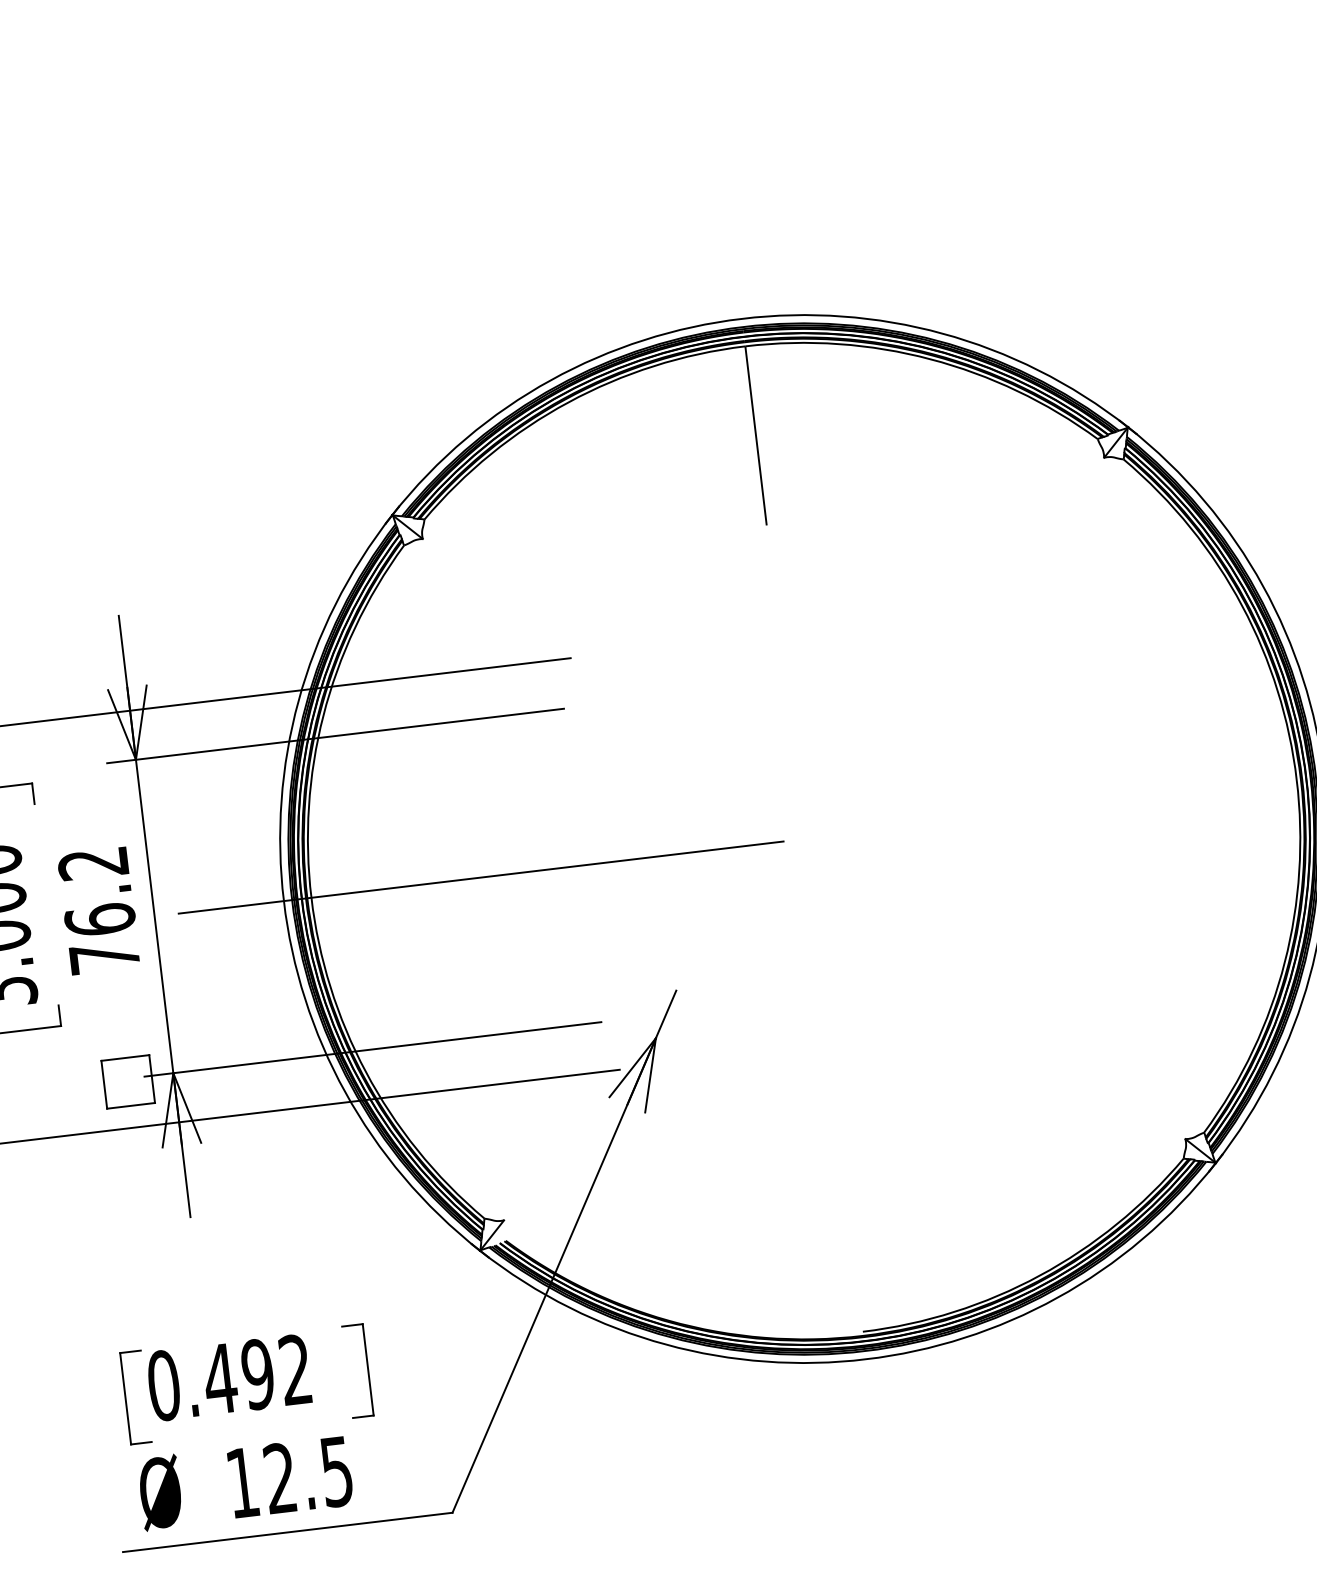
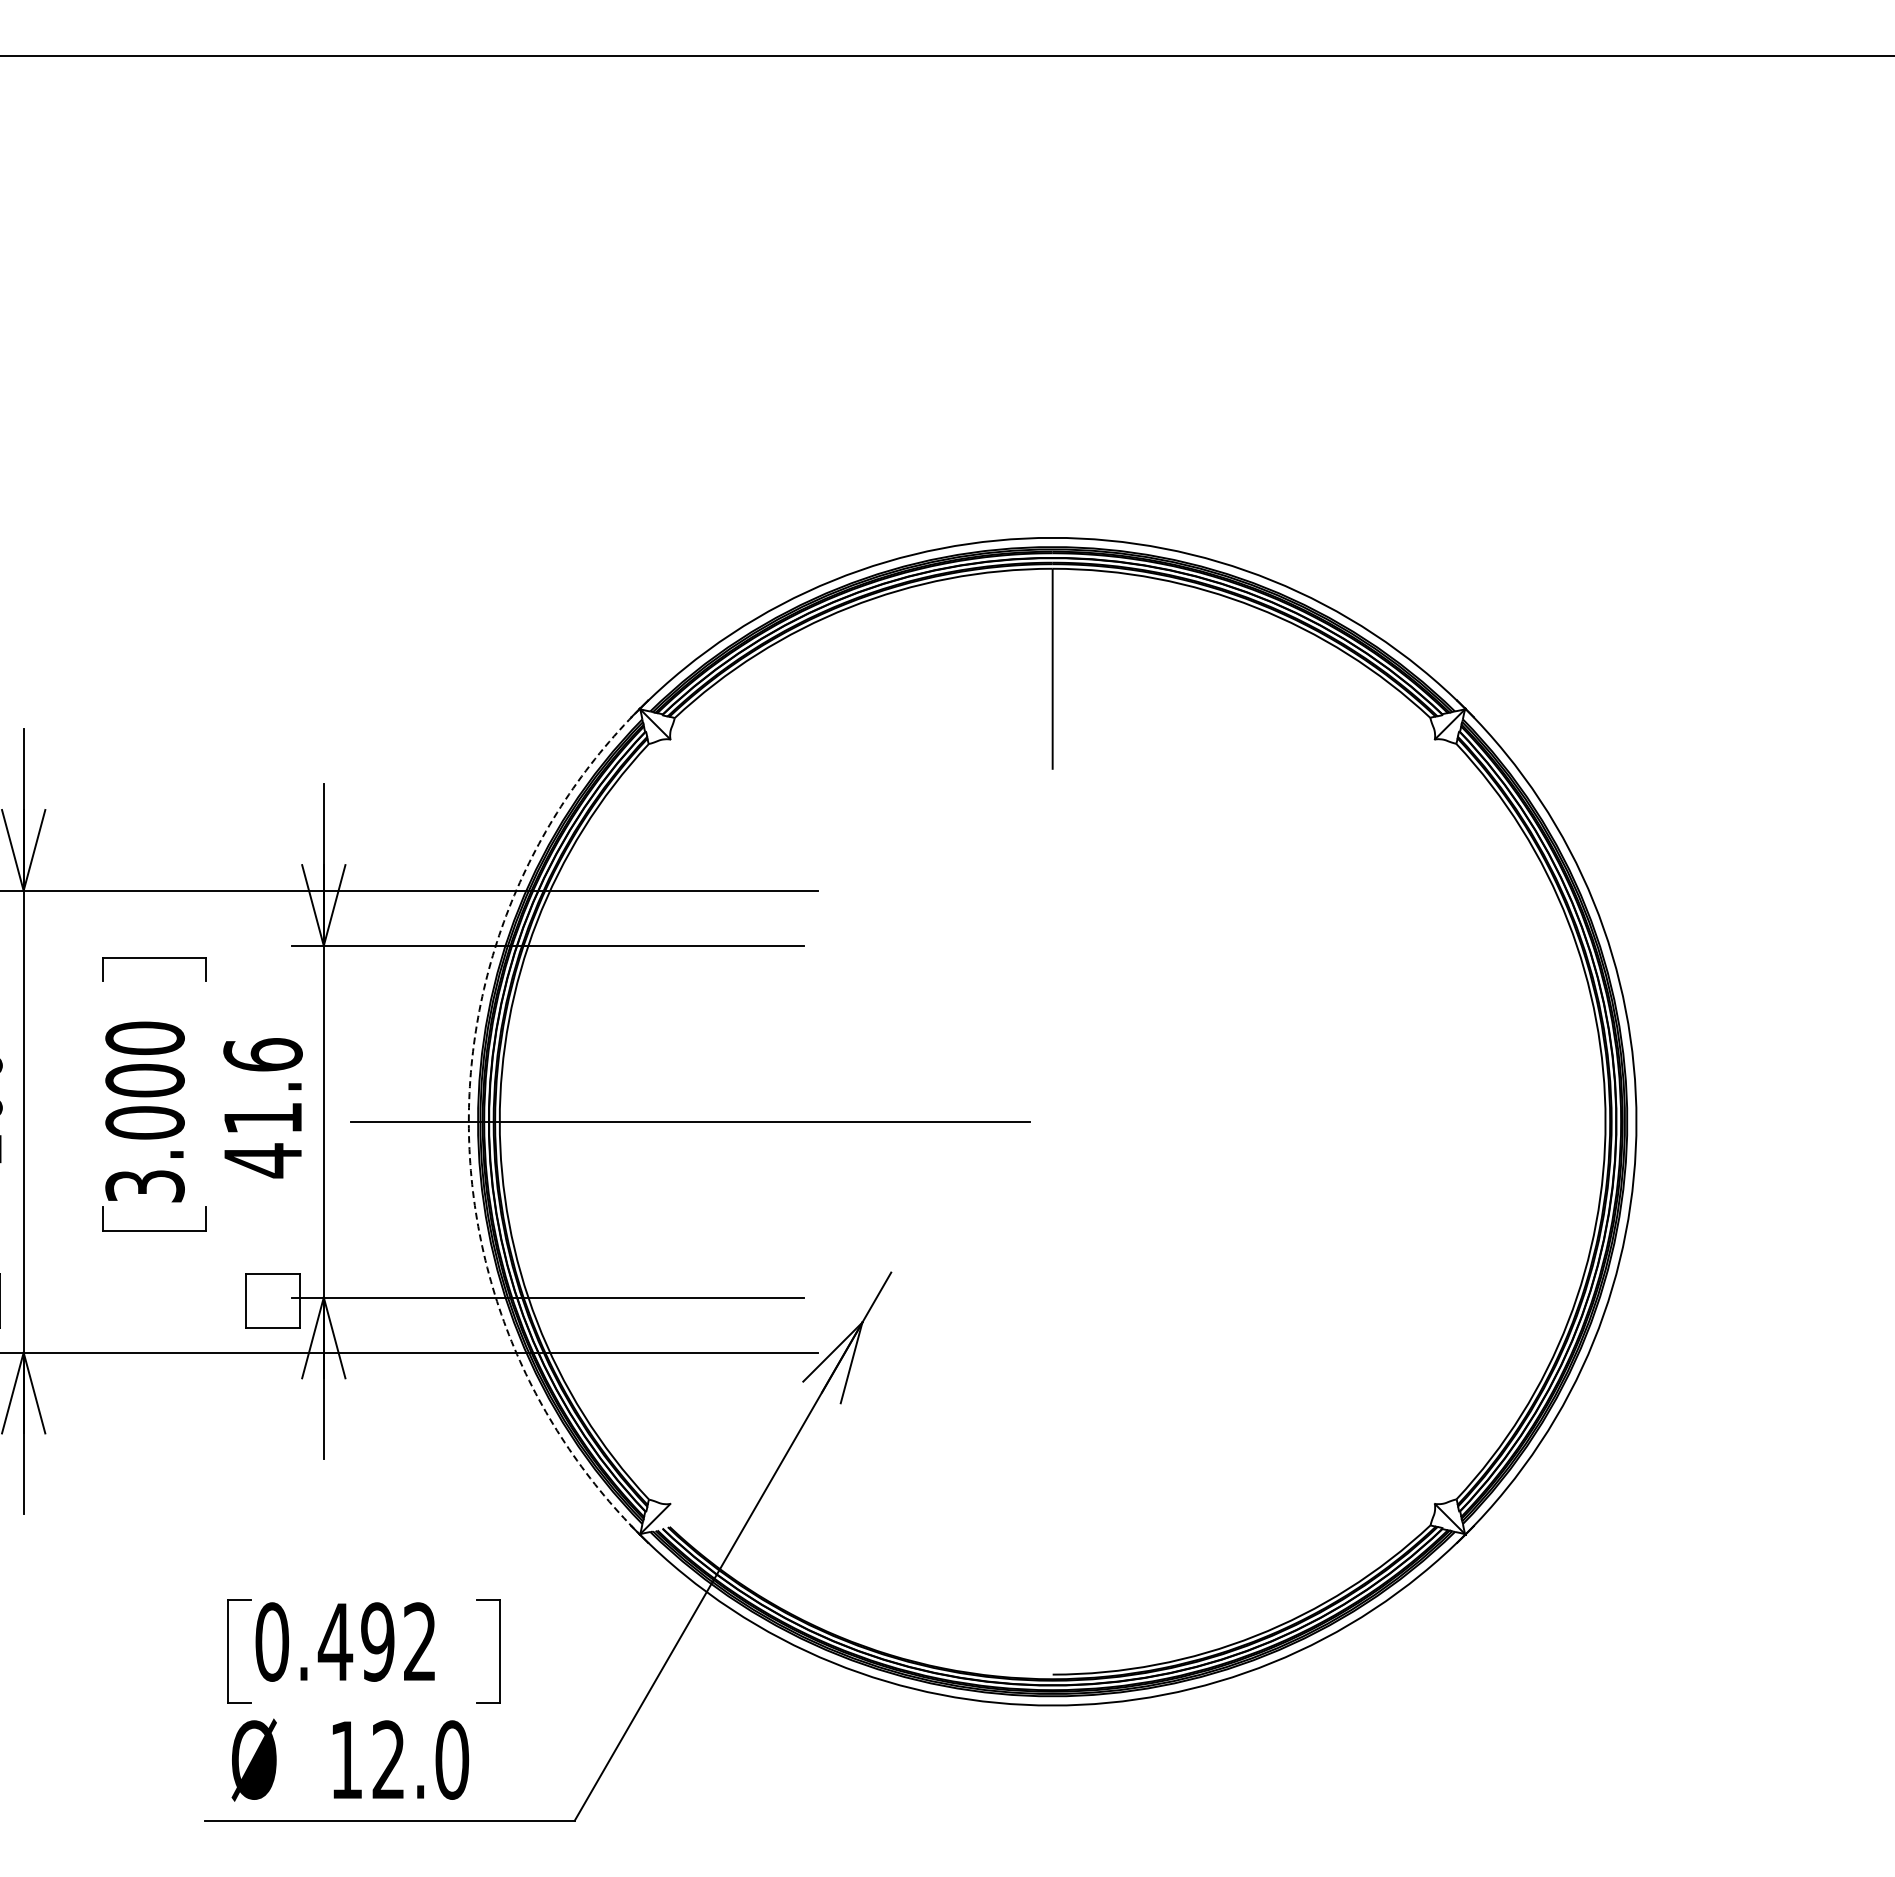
arc: (283, 900) -> (468, 1121), solid -> dashed
text: (98, 911) -> (262, 1108), 76.2 -> 41.6
text: (337, 1471) -> (452, 1759), 12.5 -> 12.0

